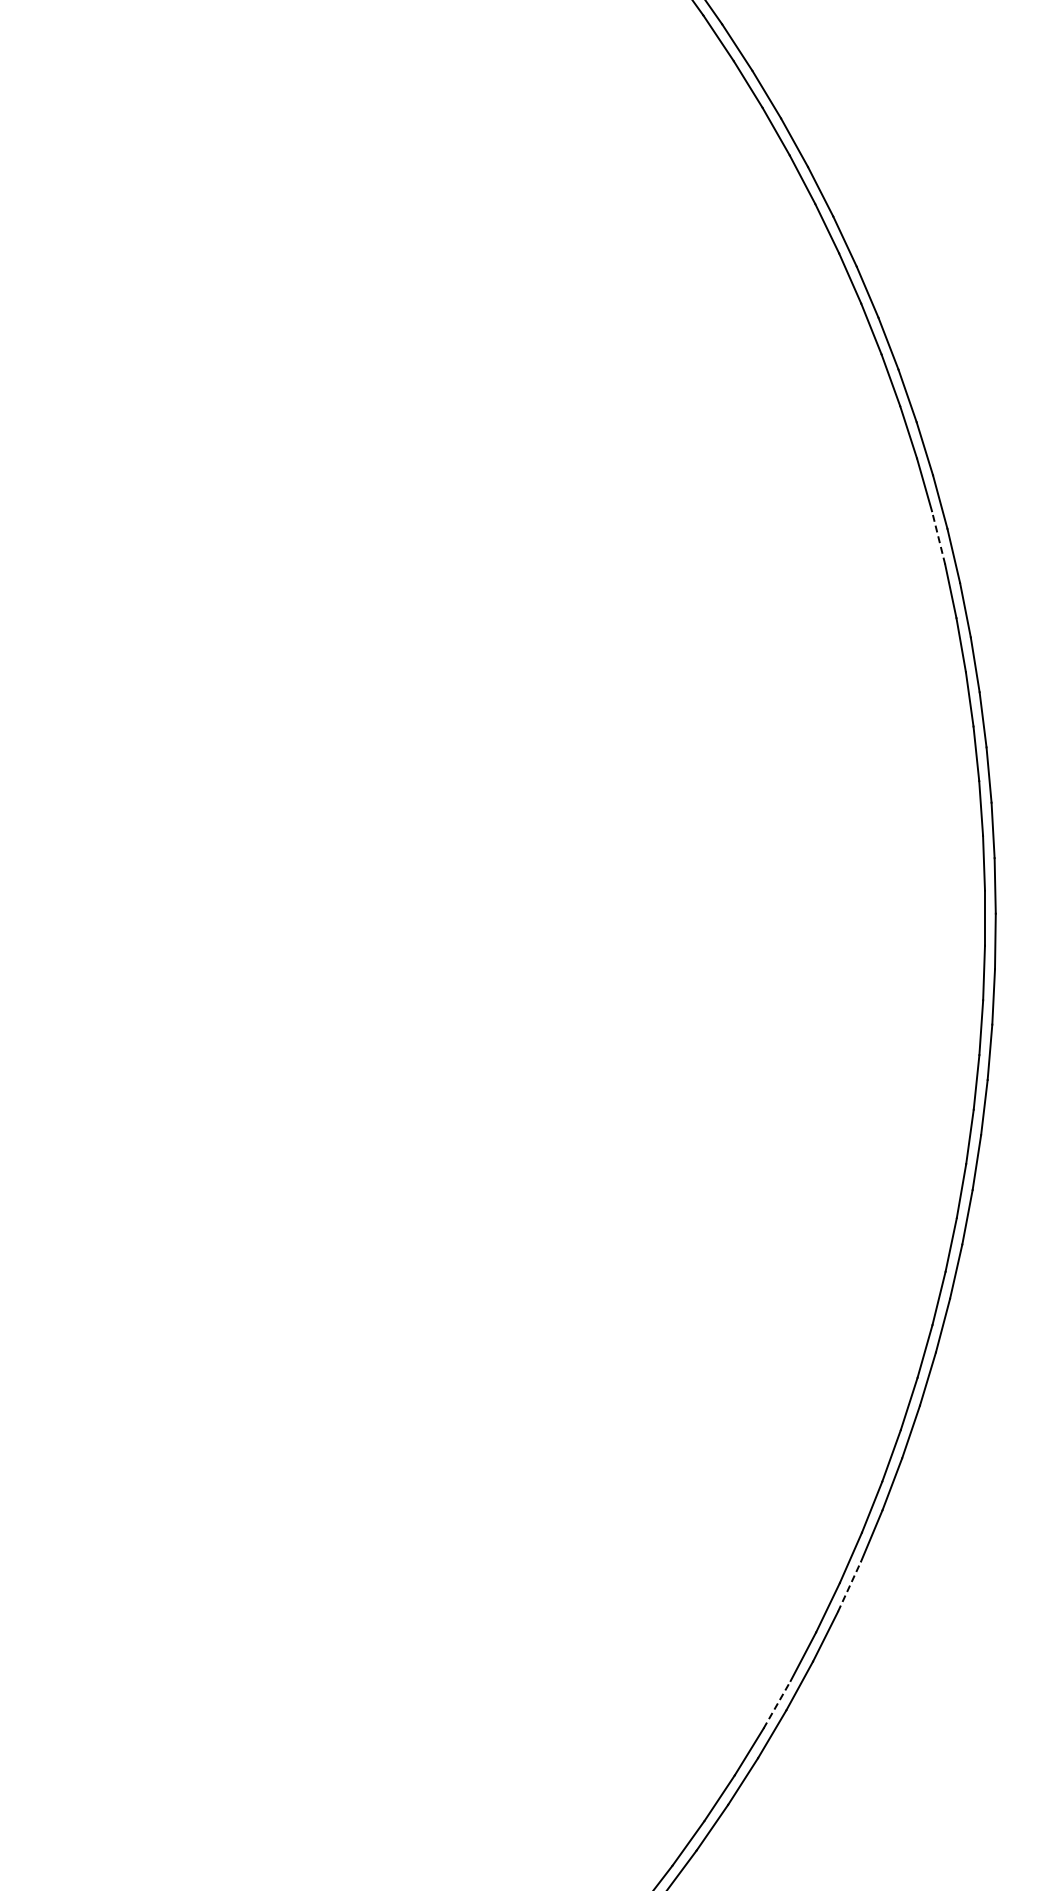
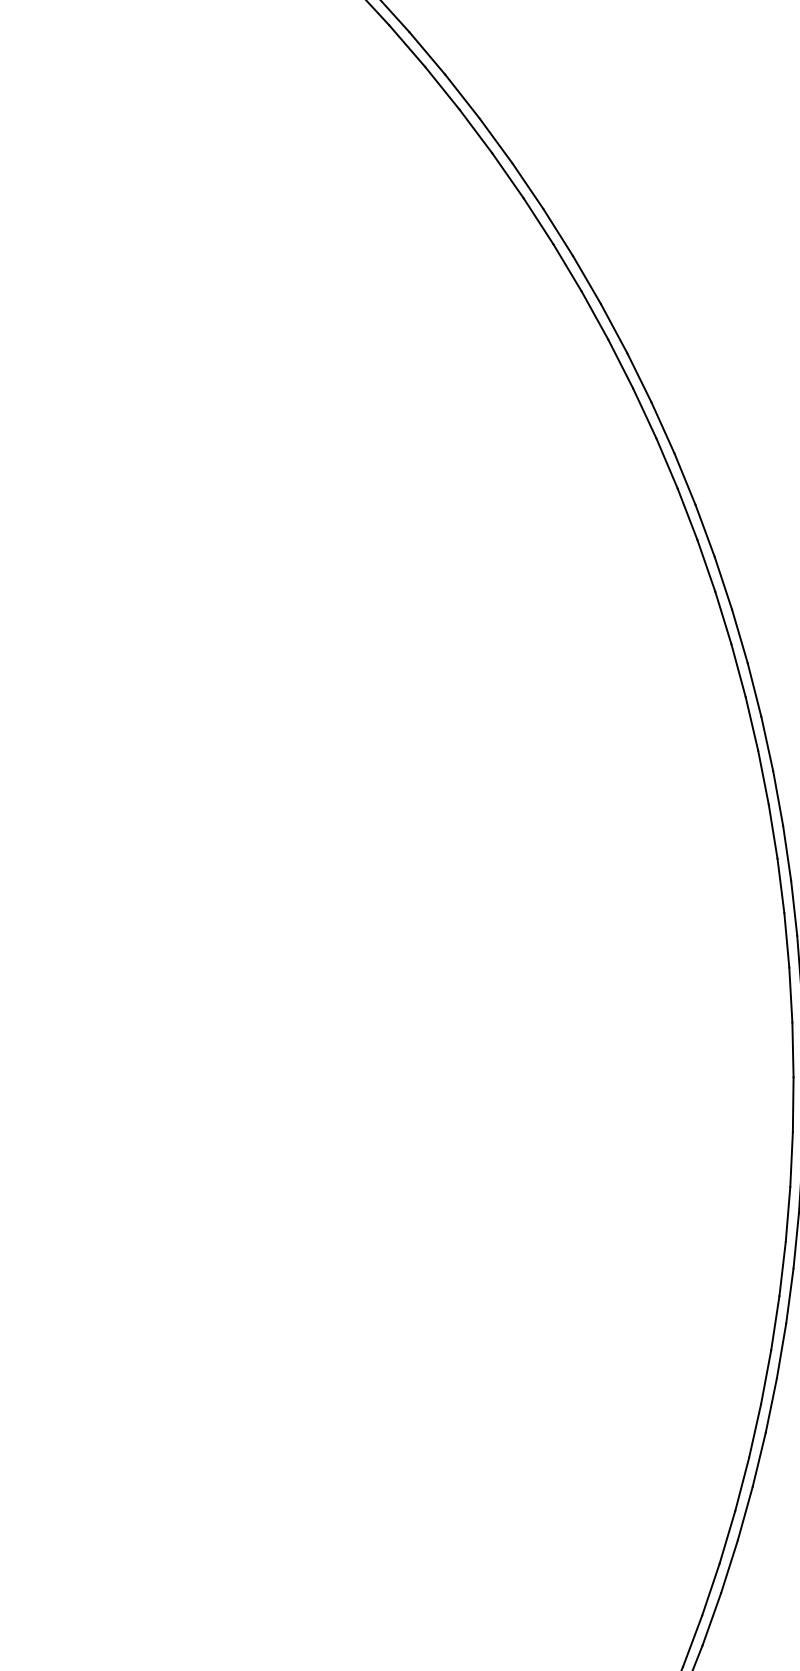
line: (938, 537) -> (644, 413), dashed -> solid
line: (849, 1586) -> (759, 1459), dashed -> solid
line: (777, 1704) -> (711, 1589), dashed -> solid

